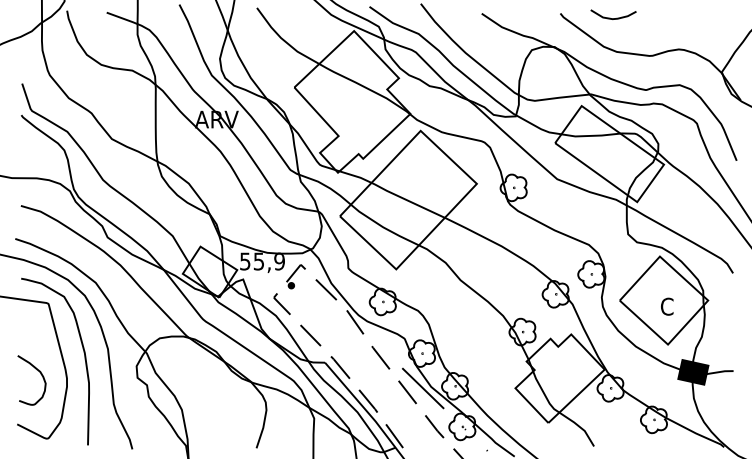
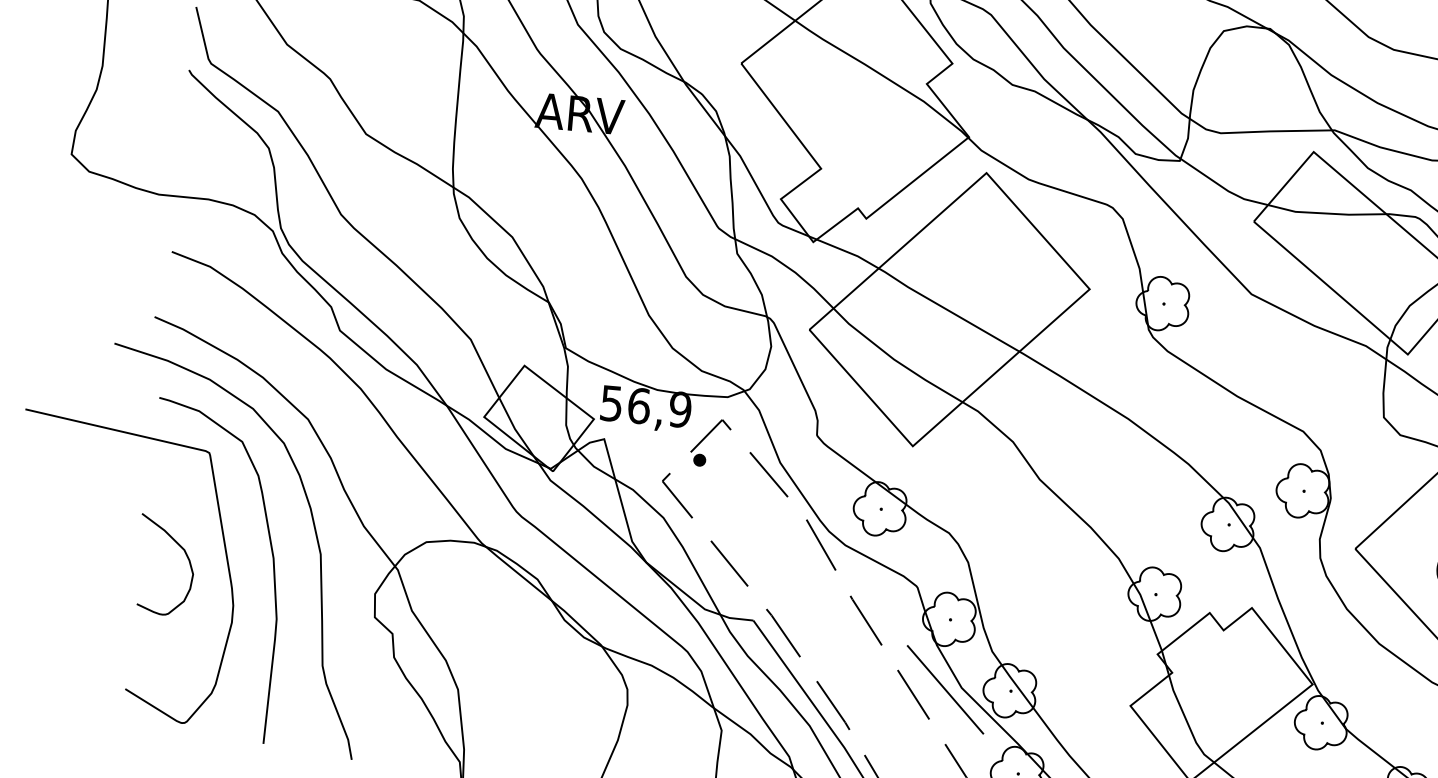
text: (258, 261) -> (638, 405), 55,9 -> 56,9
curve: (40, 374) -> (184, 555), moved

